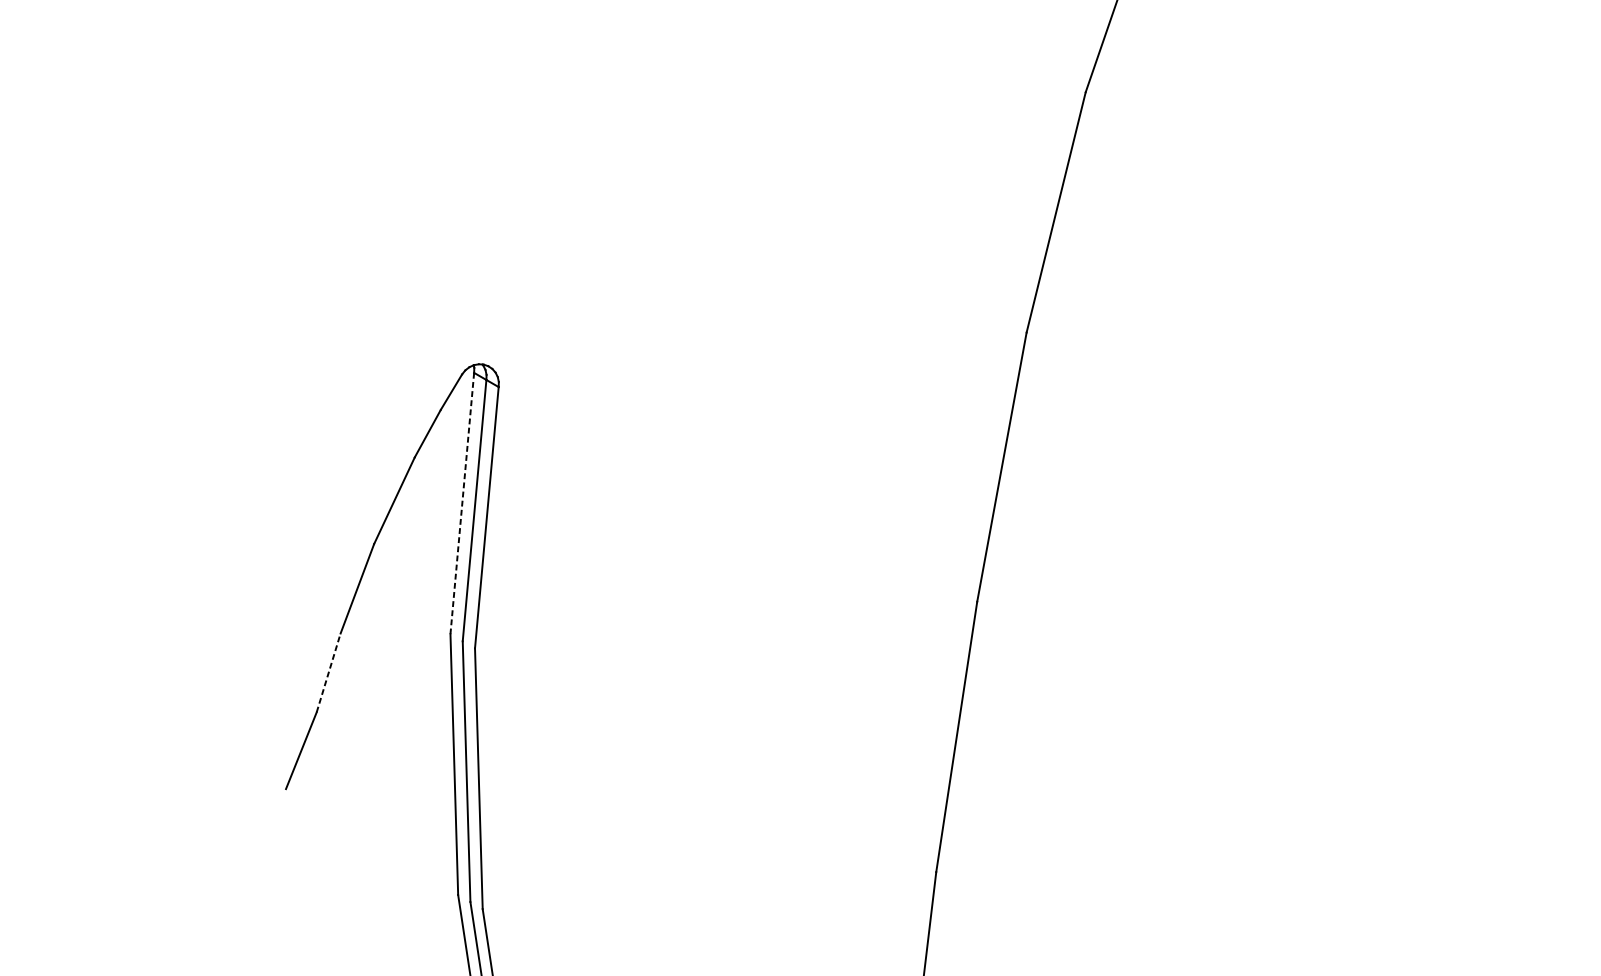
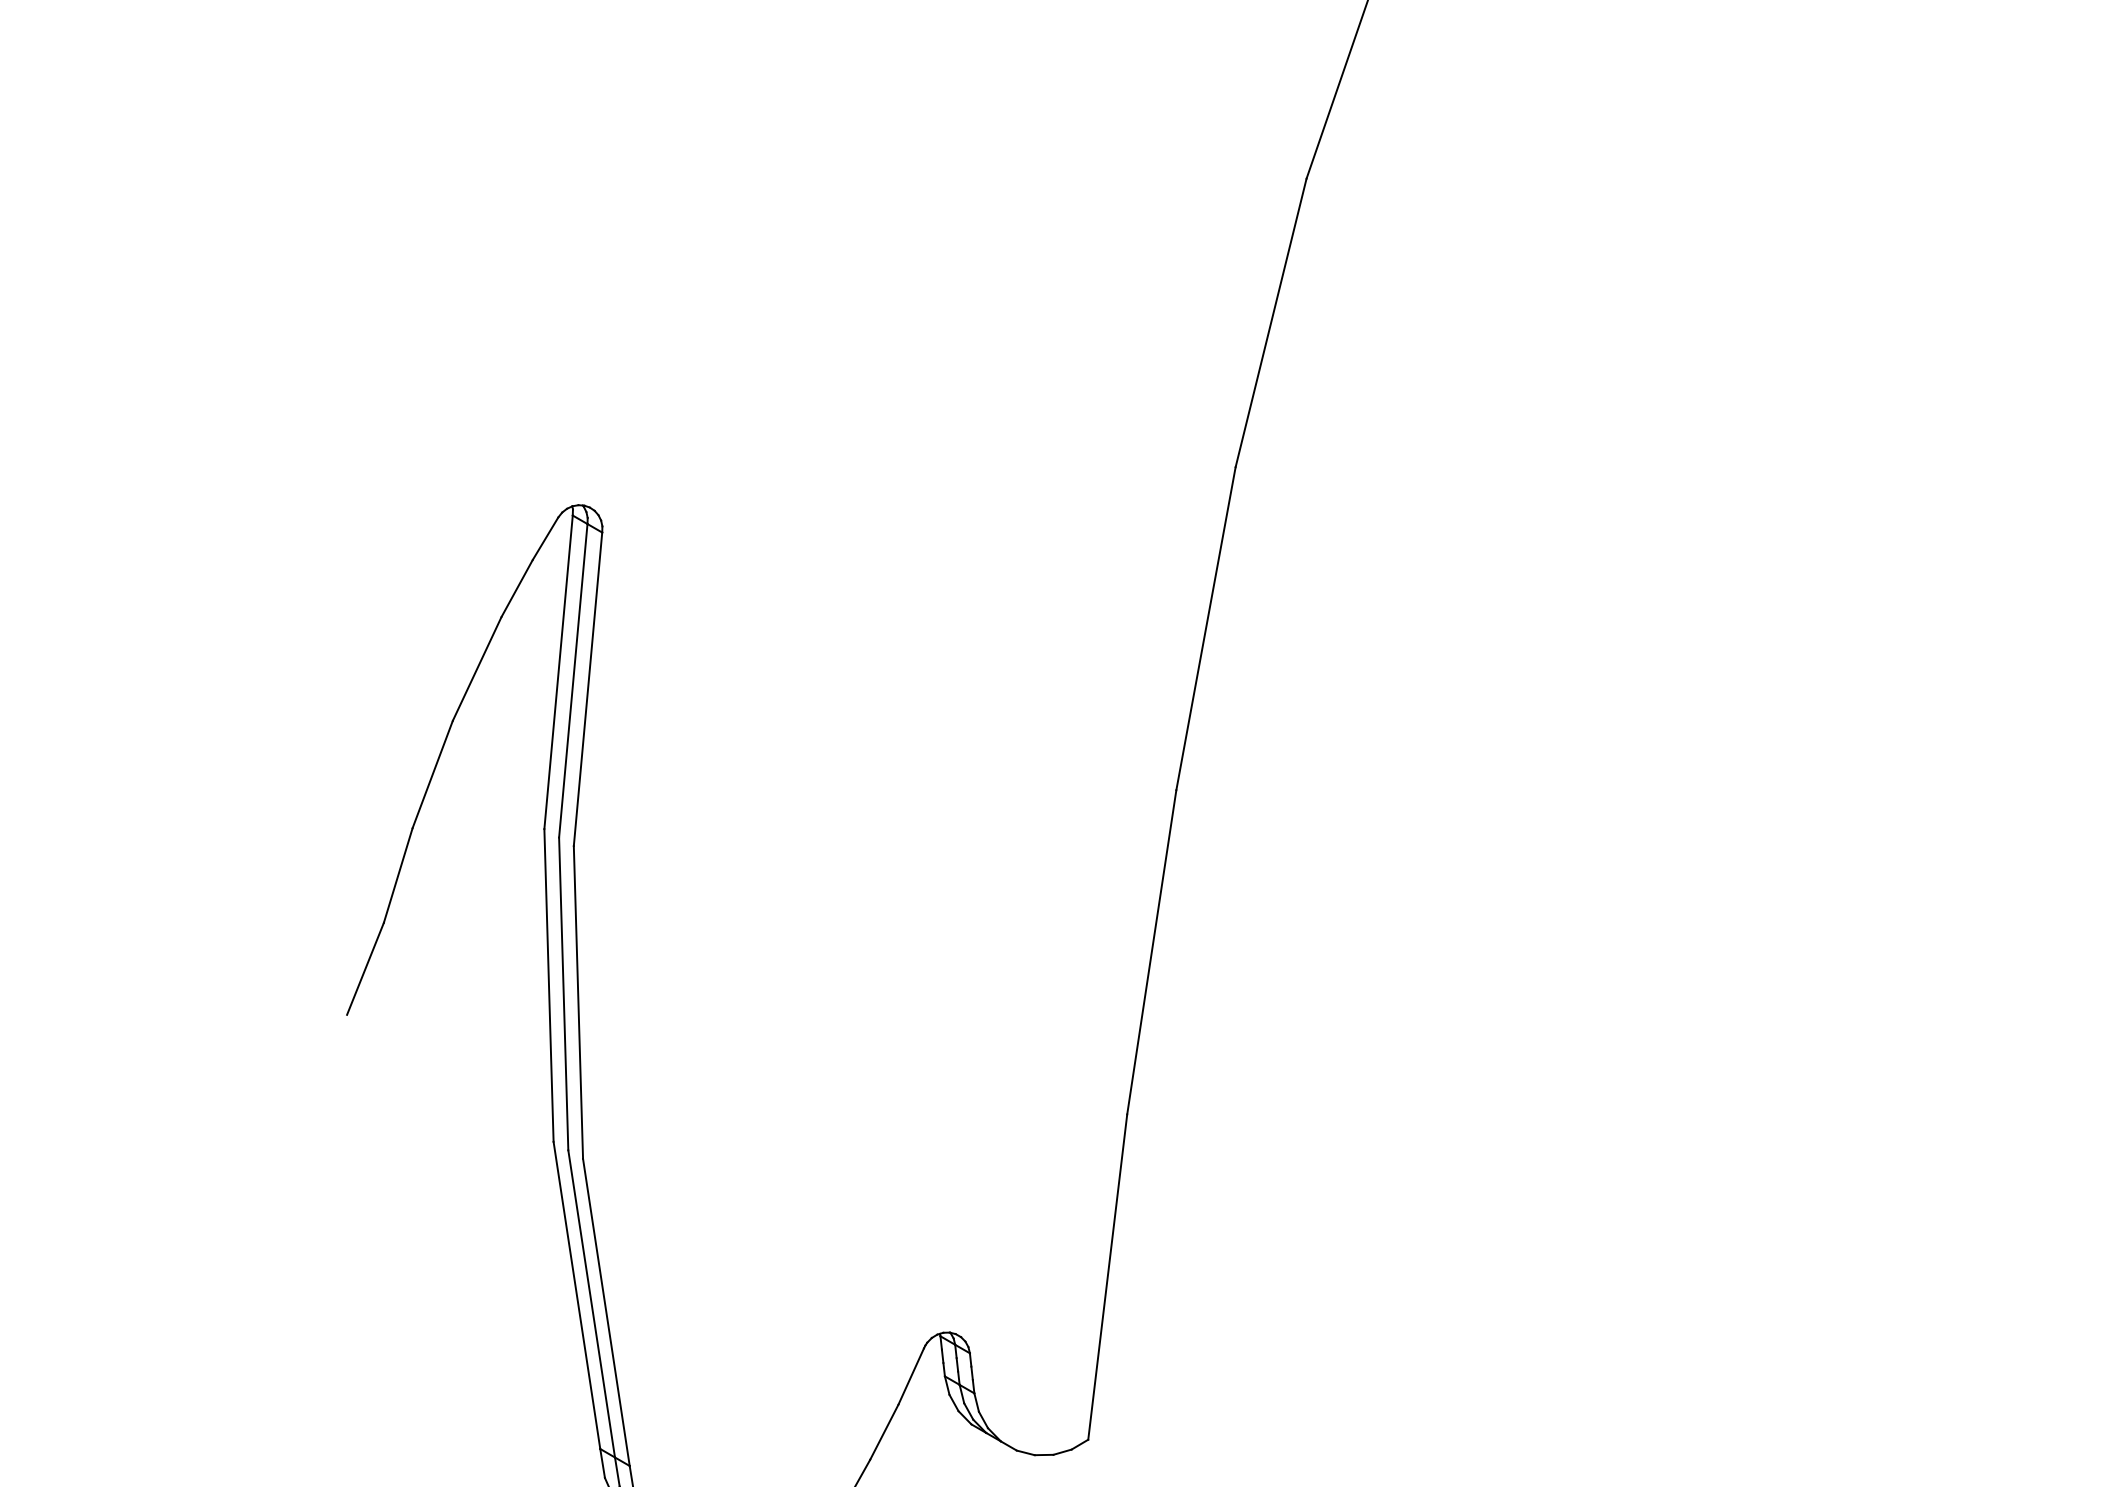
line: (462, 503) -> (558, 672), dashed -> solid
line: (328, 672) -> (398, 875), dashed -> solid

